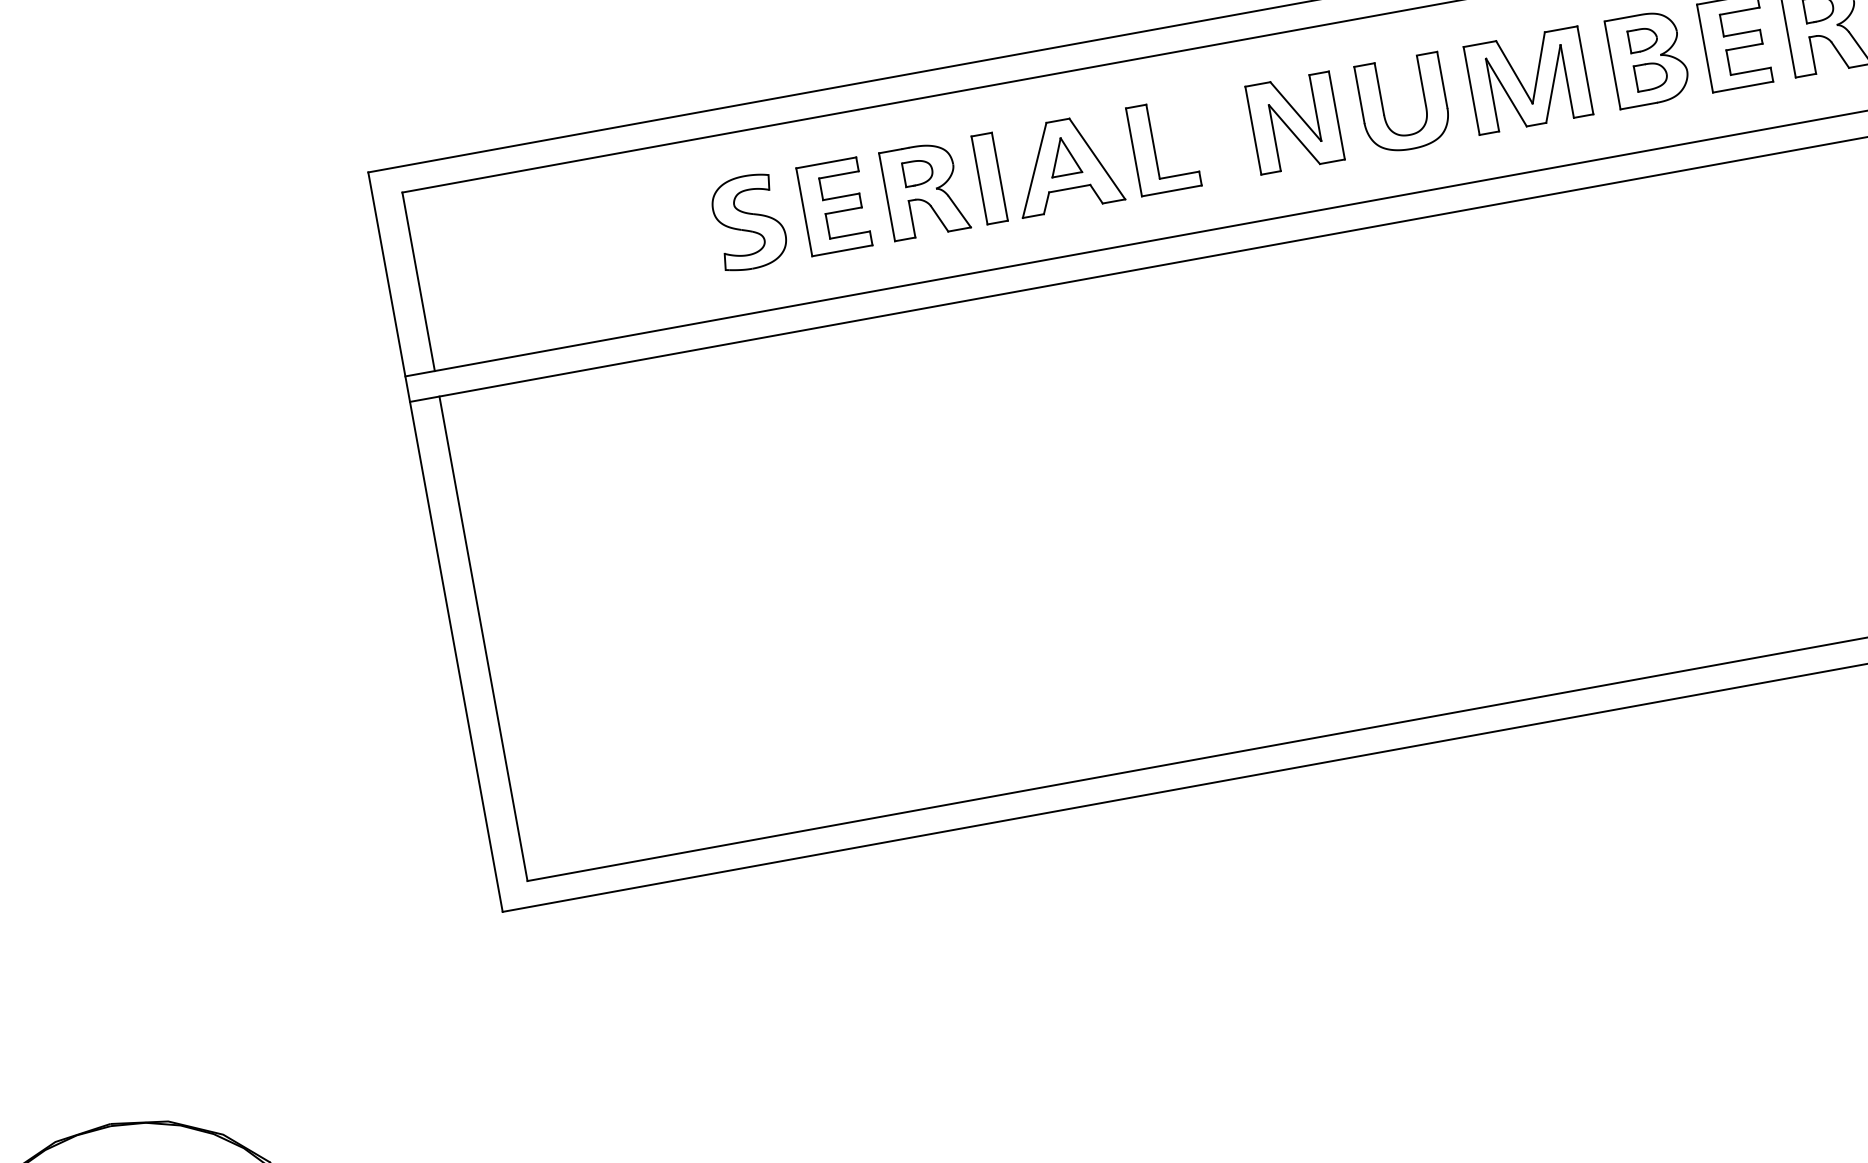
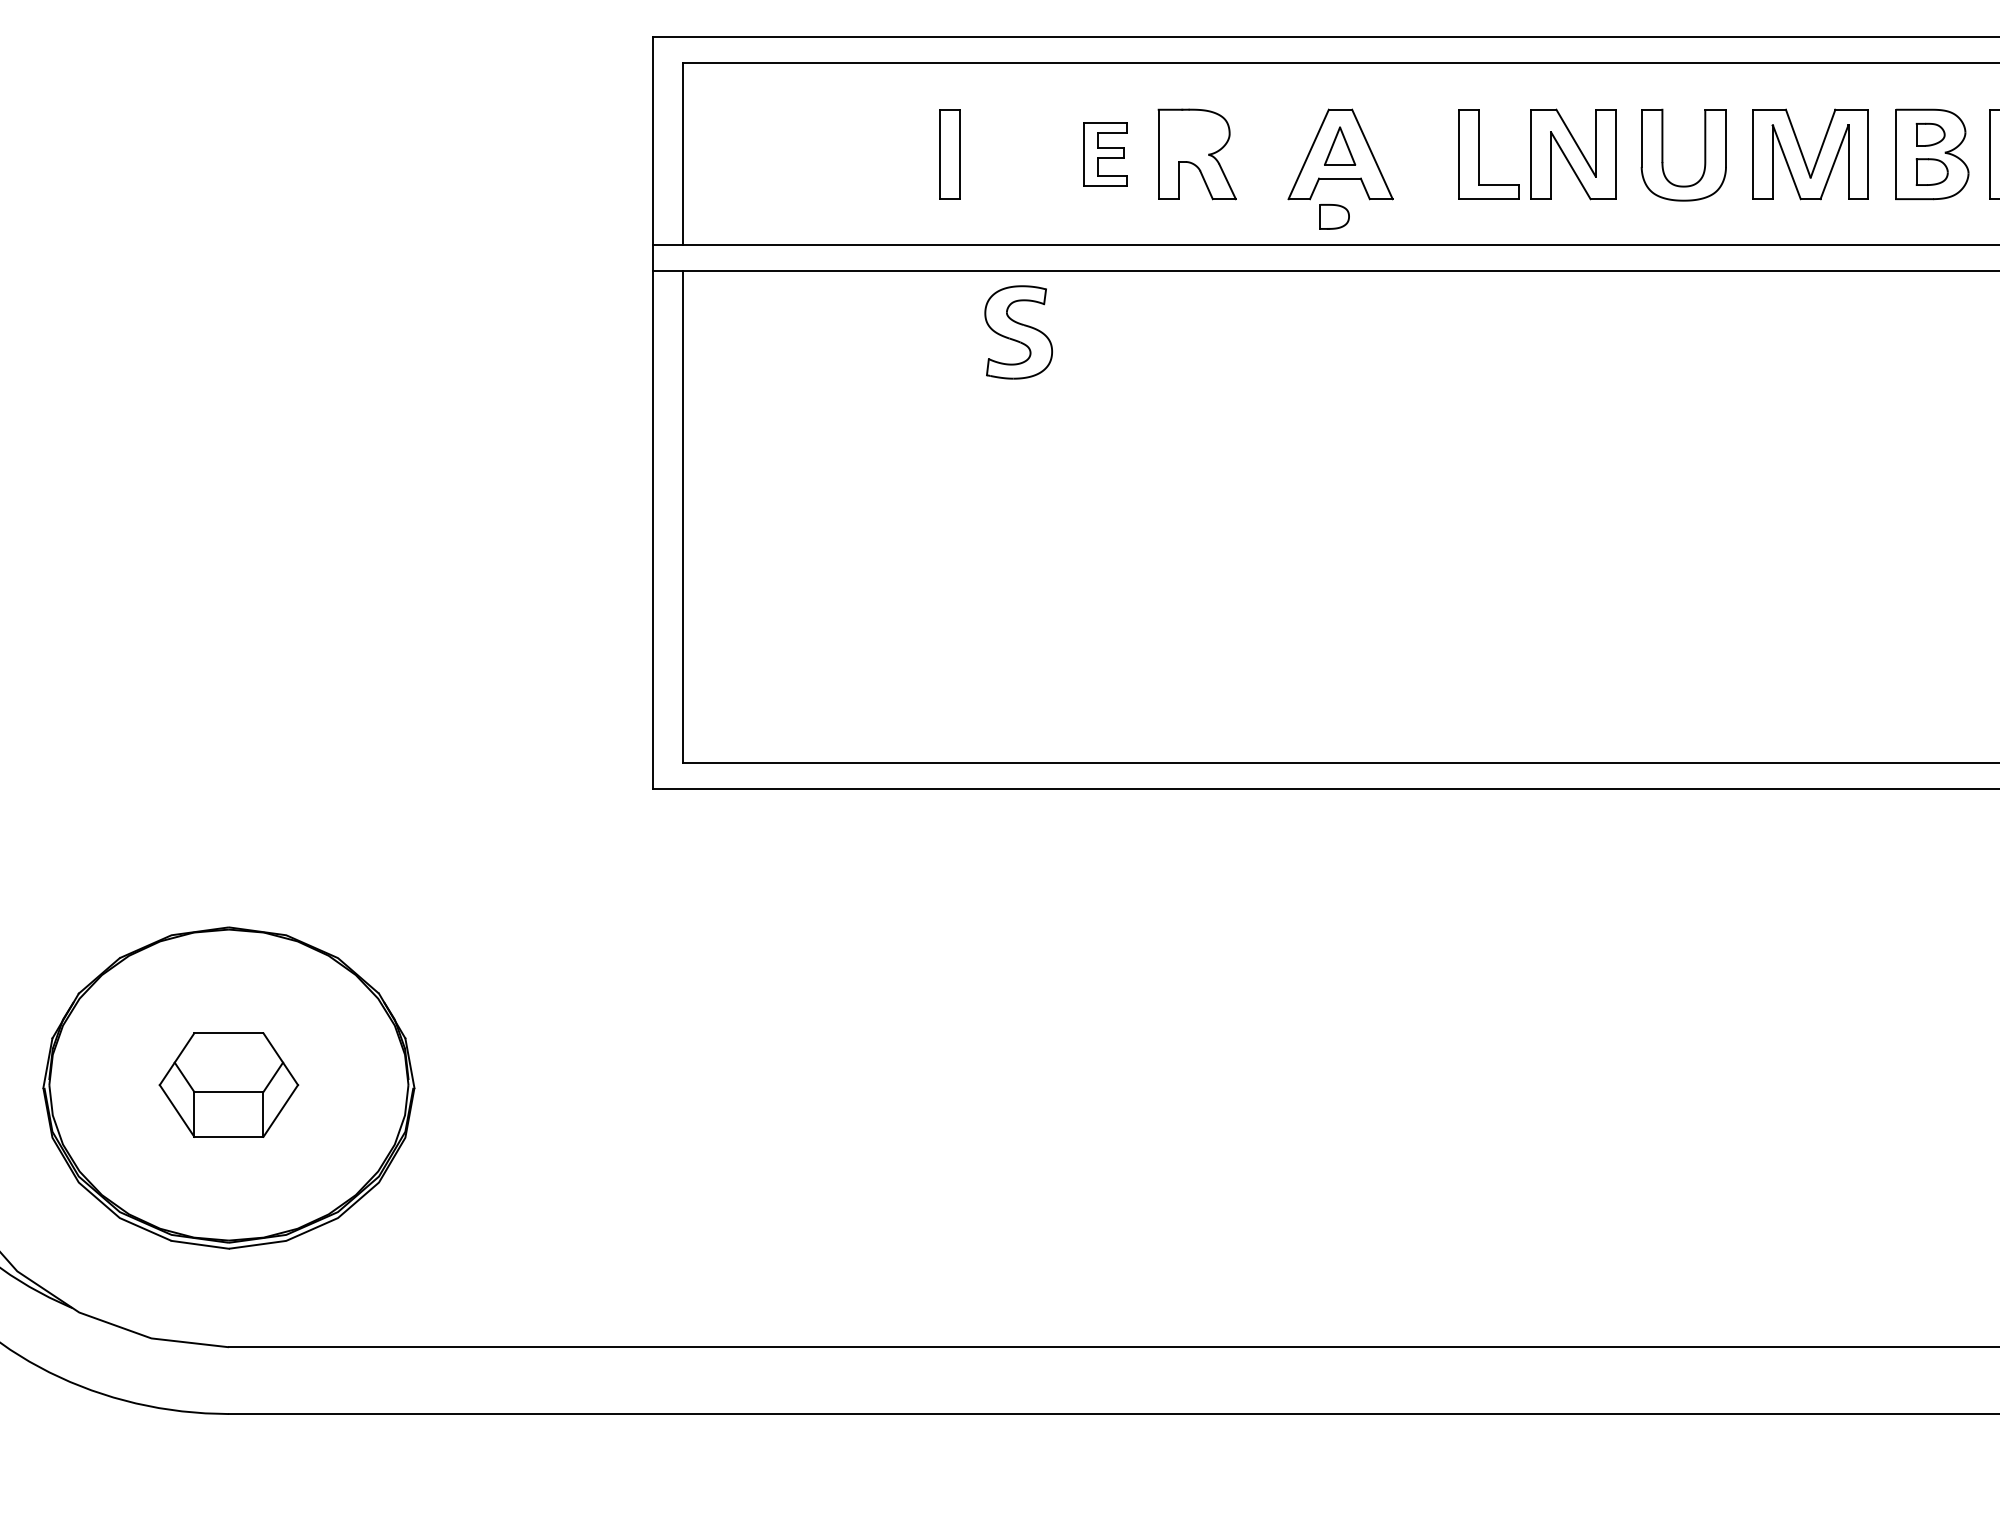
part: (1154, 148) -> (1479, 154), moved
part: (917, 172) -> (1334, 216), moved
part: (989, 178) -> (949, 154), moved
part: (834, 206) -> (1105, 154), size x0.7
part: (749, 222) -> (1018, 332), moved

